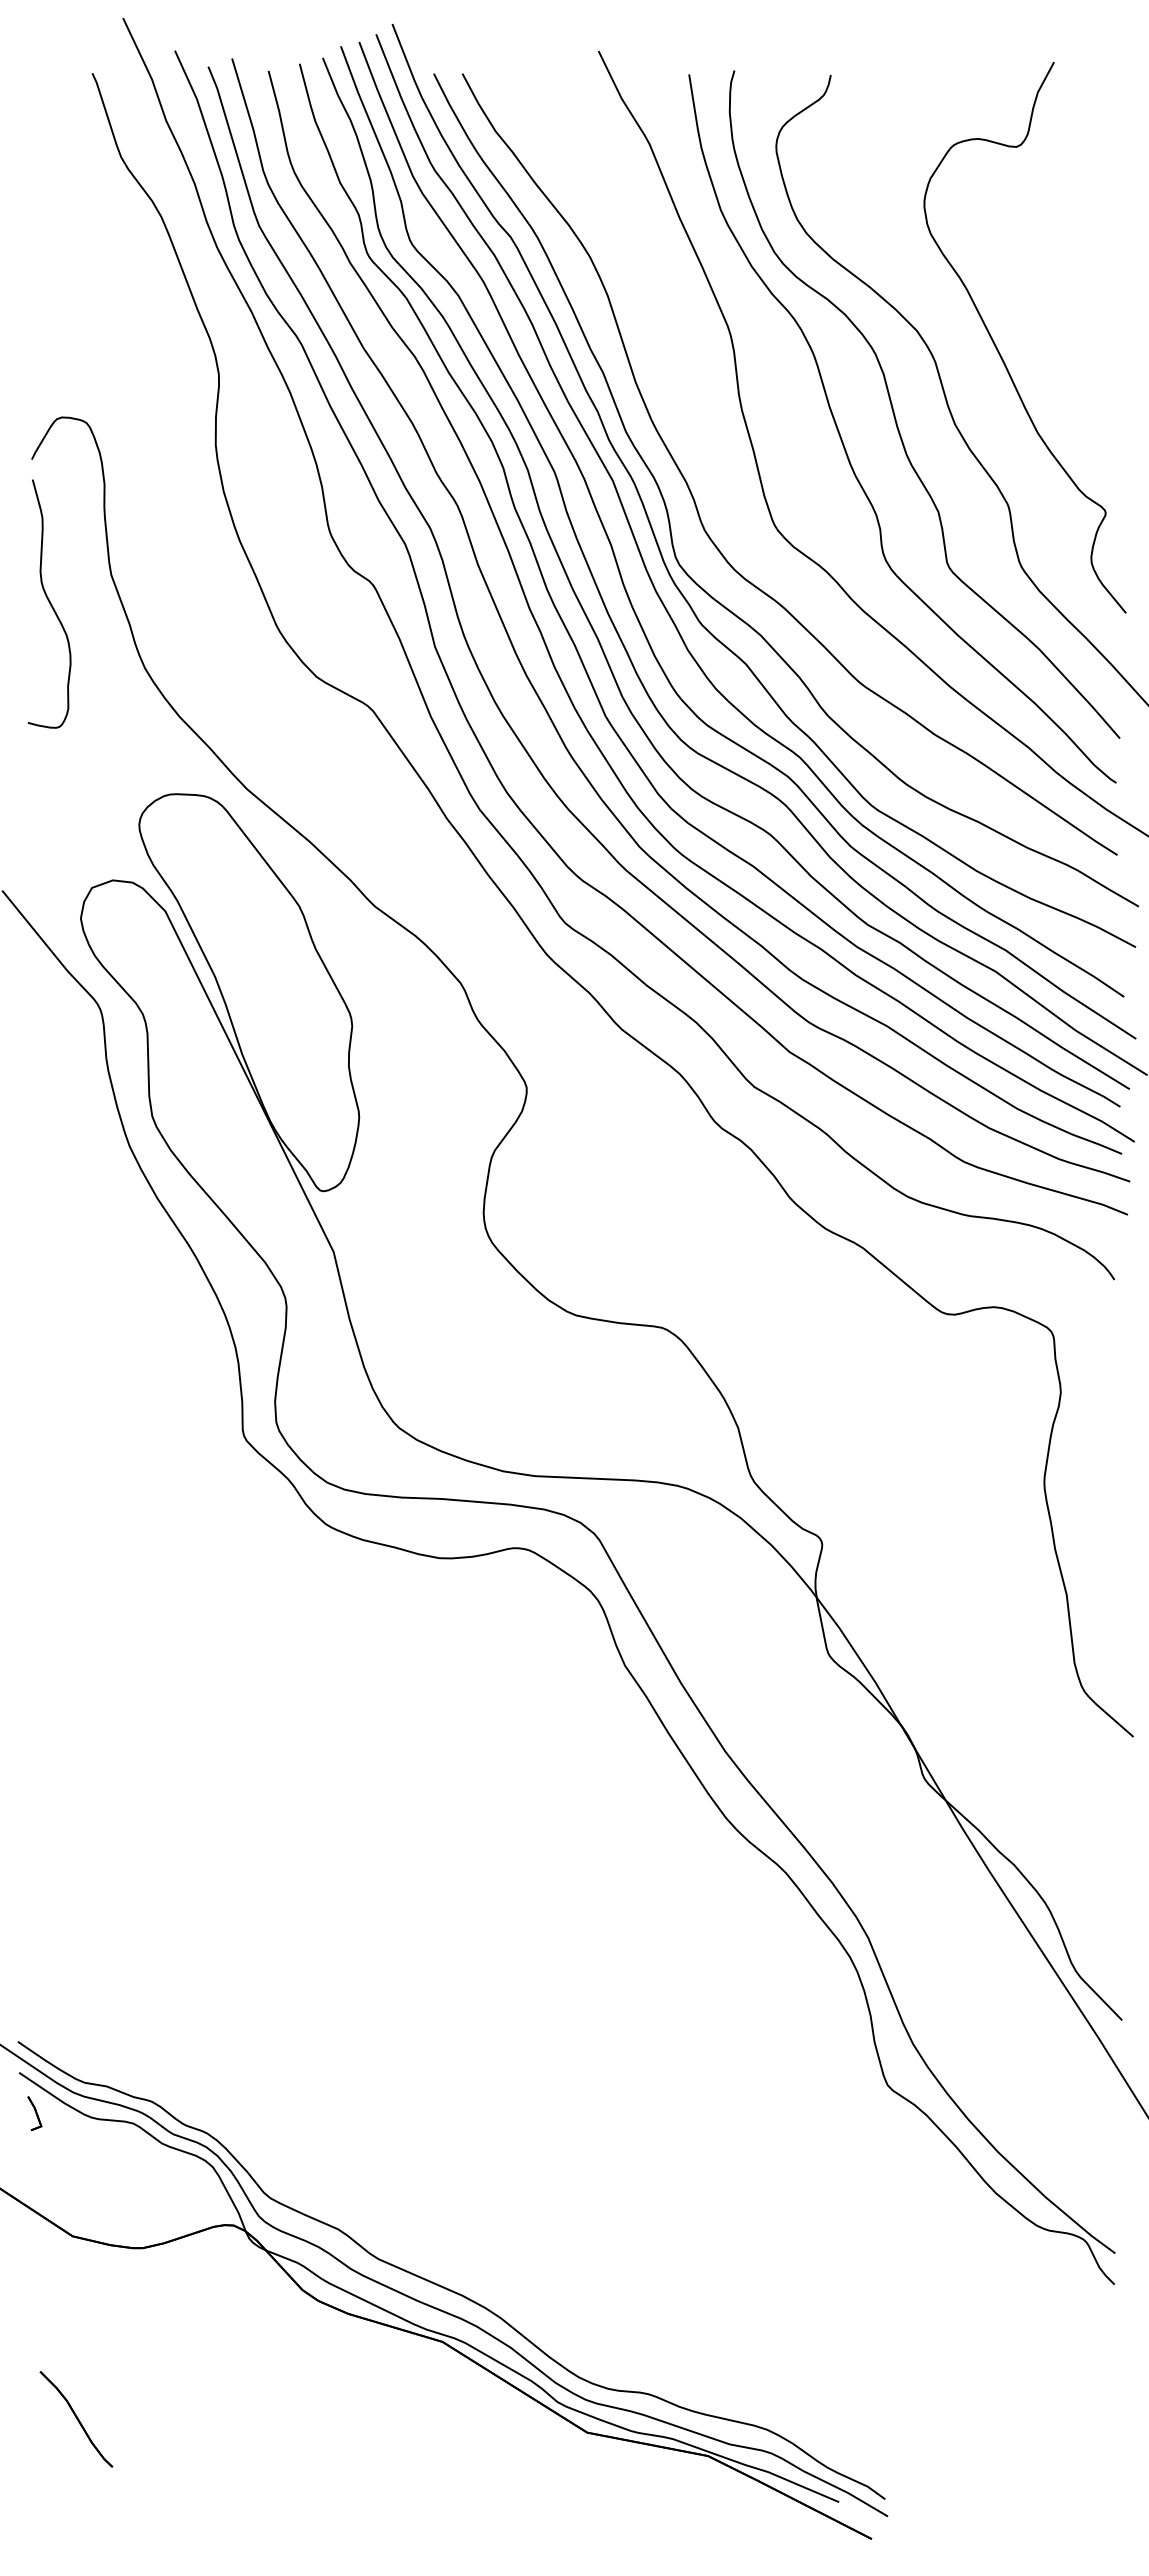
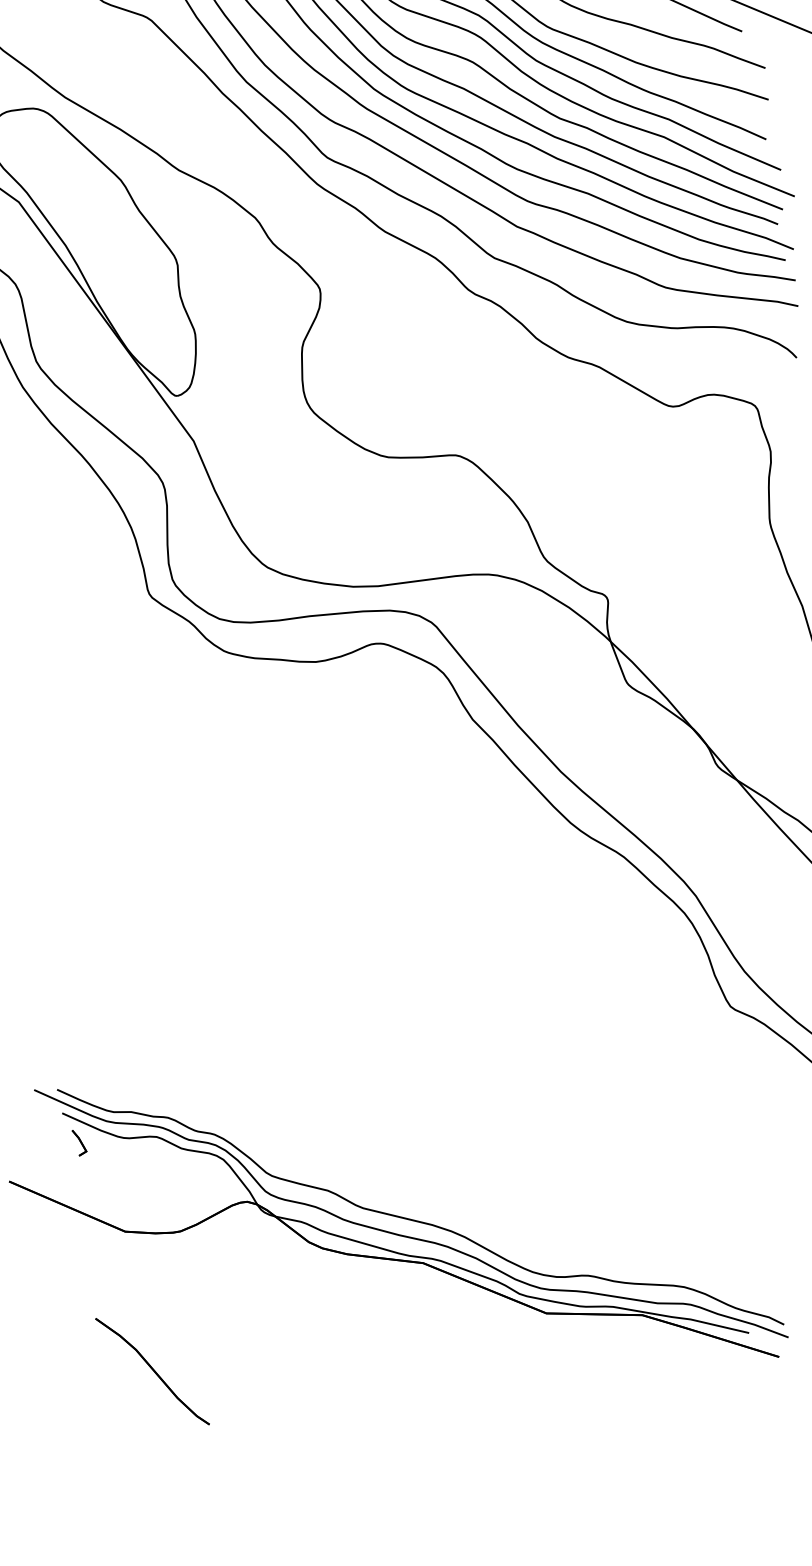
part: (76, 2419) -> (152, 1371), size x1.67

